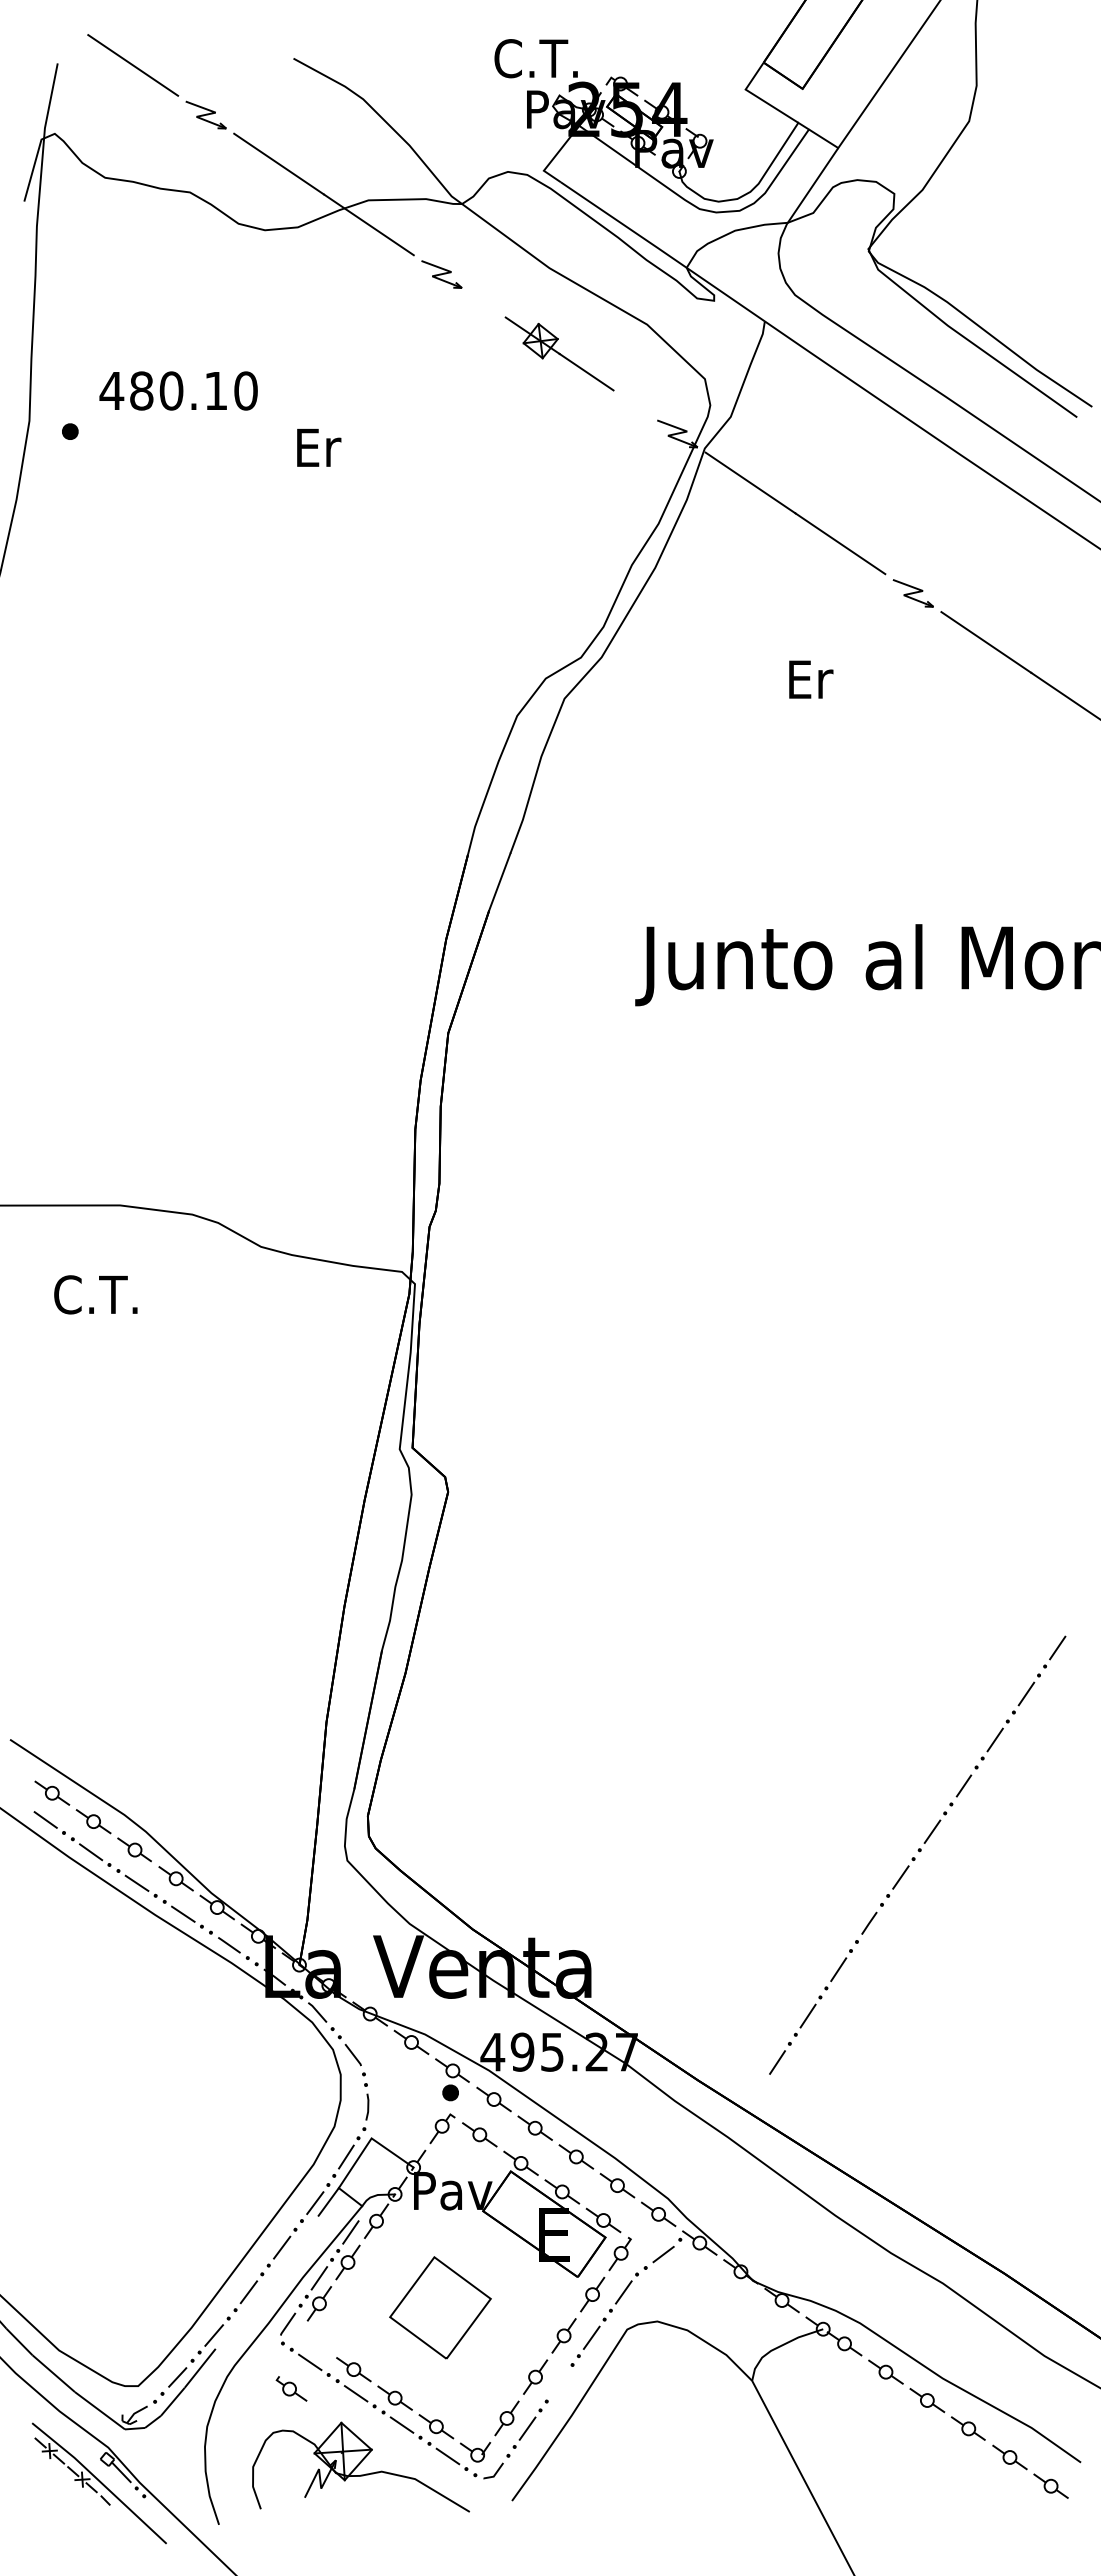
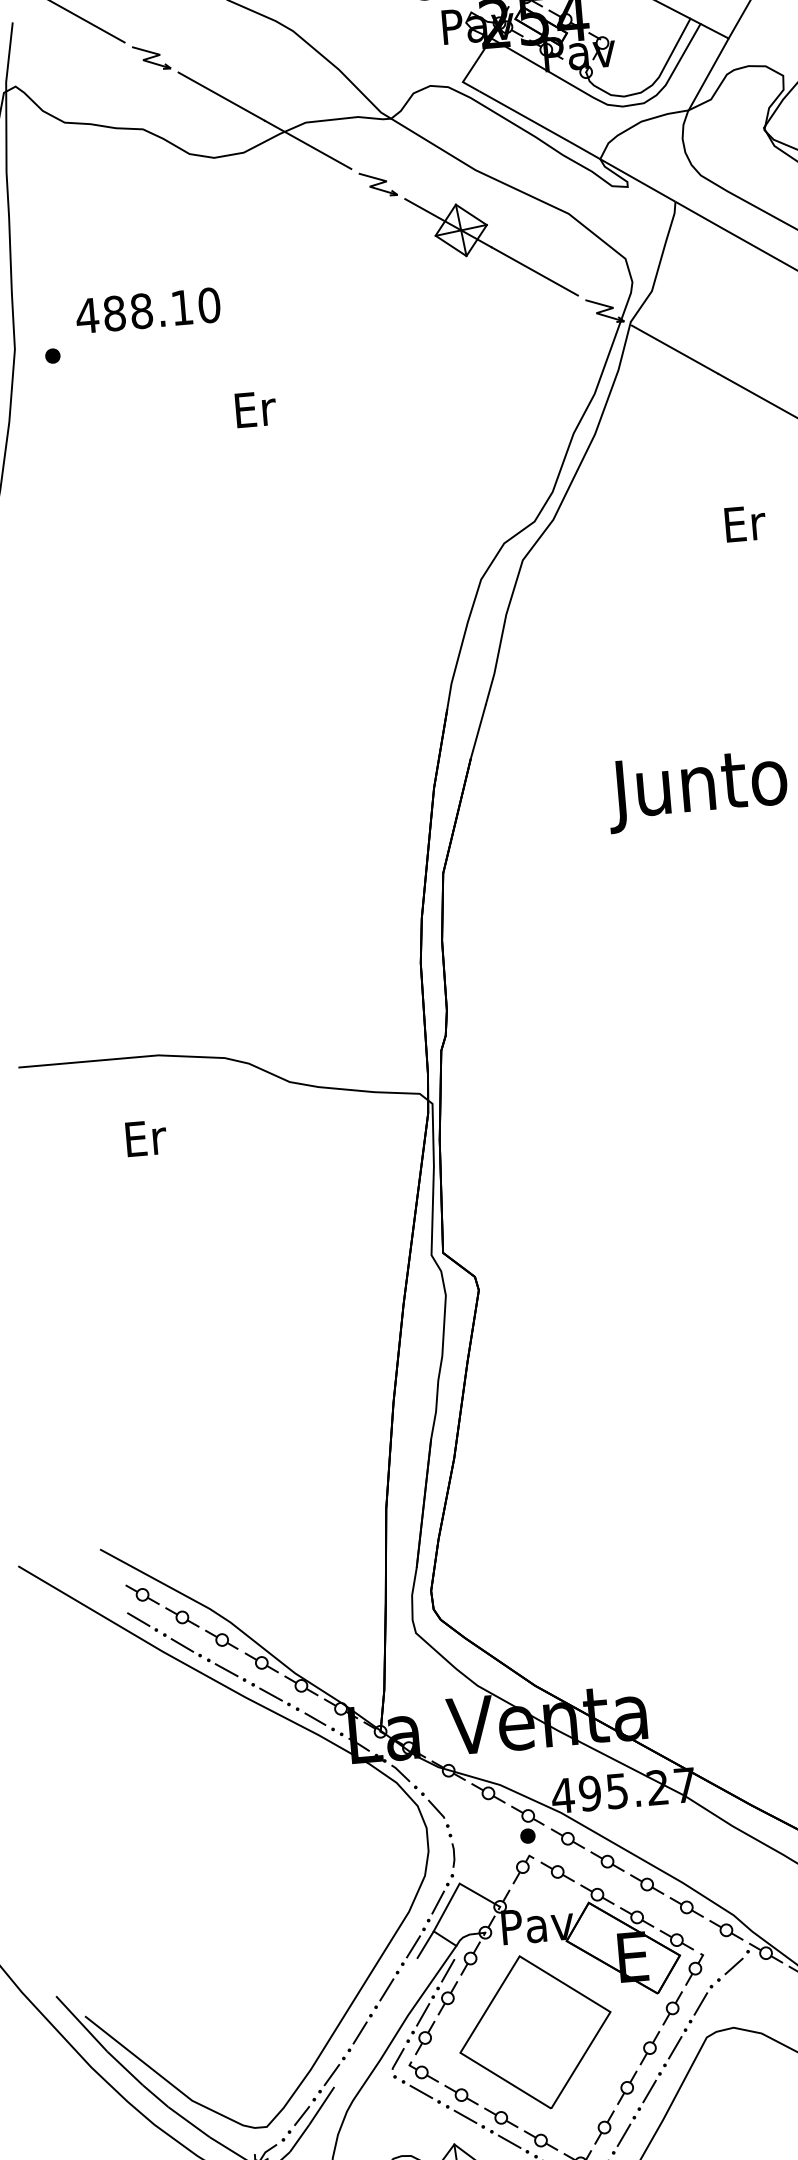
part: (559, 353) -> (491, 246), size x1.67
text: (171, 390) -> (141, 310), 480.10 -> 488.10
text: (319, 447) -> (256, 408), moved
text: (95, 1294) -> (142, 1138), C.T. -> Er
part: (440, 2307) -> (535, 2031), size x1.67
line: (559, 2383) -> (649, 2091), added
part: (291, 2388) -> (423, 2071), moved

